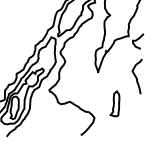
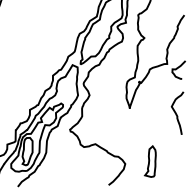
part: (114, 103) -> (149, 161), moved

